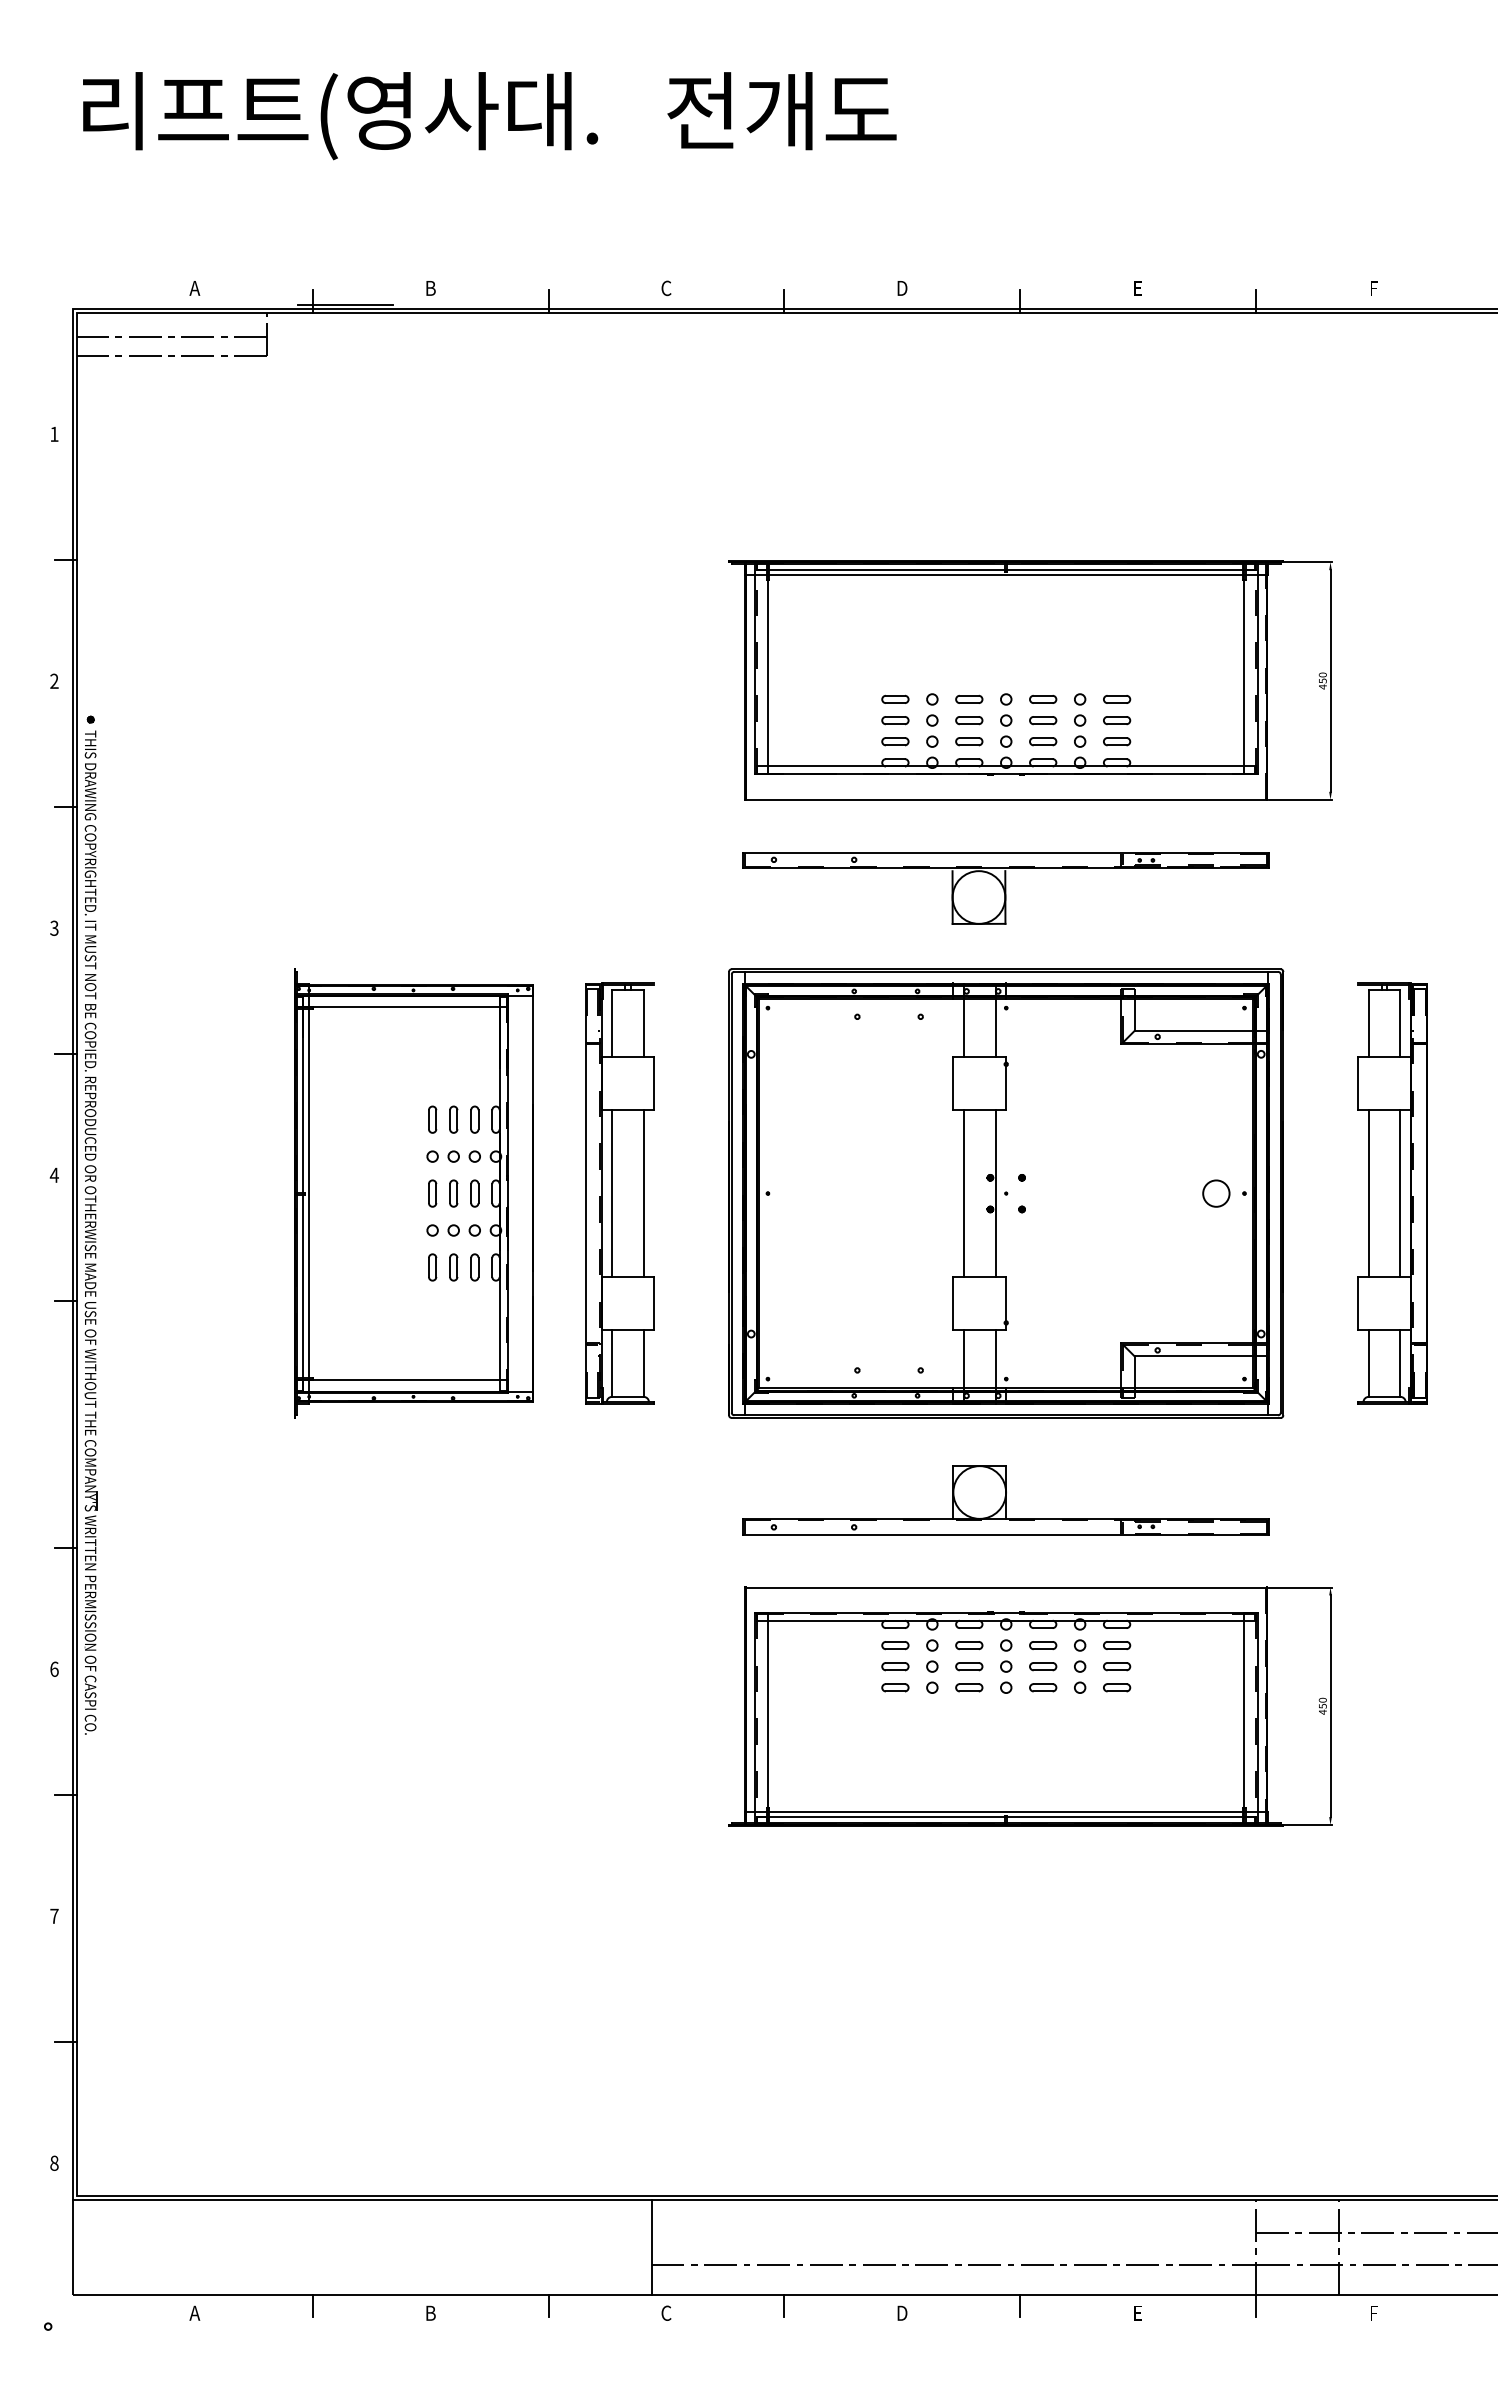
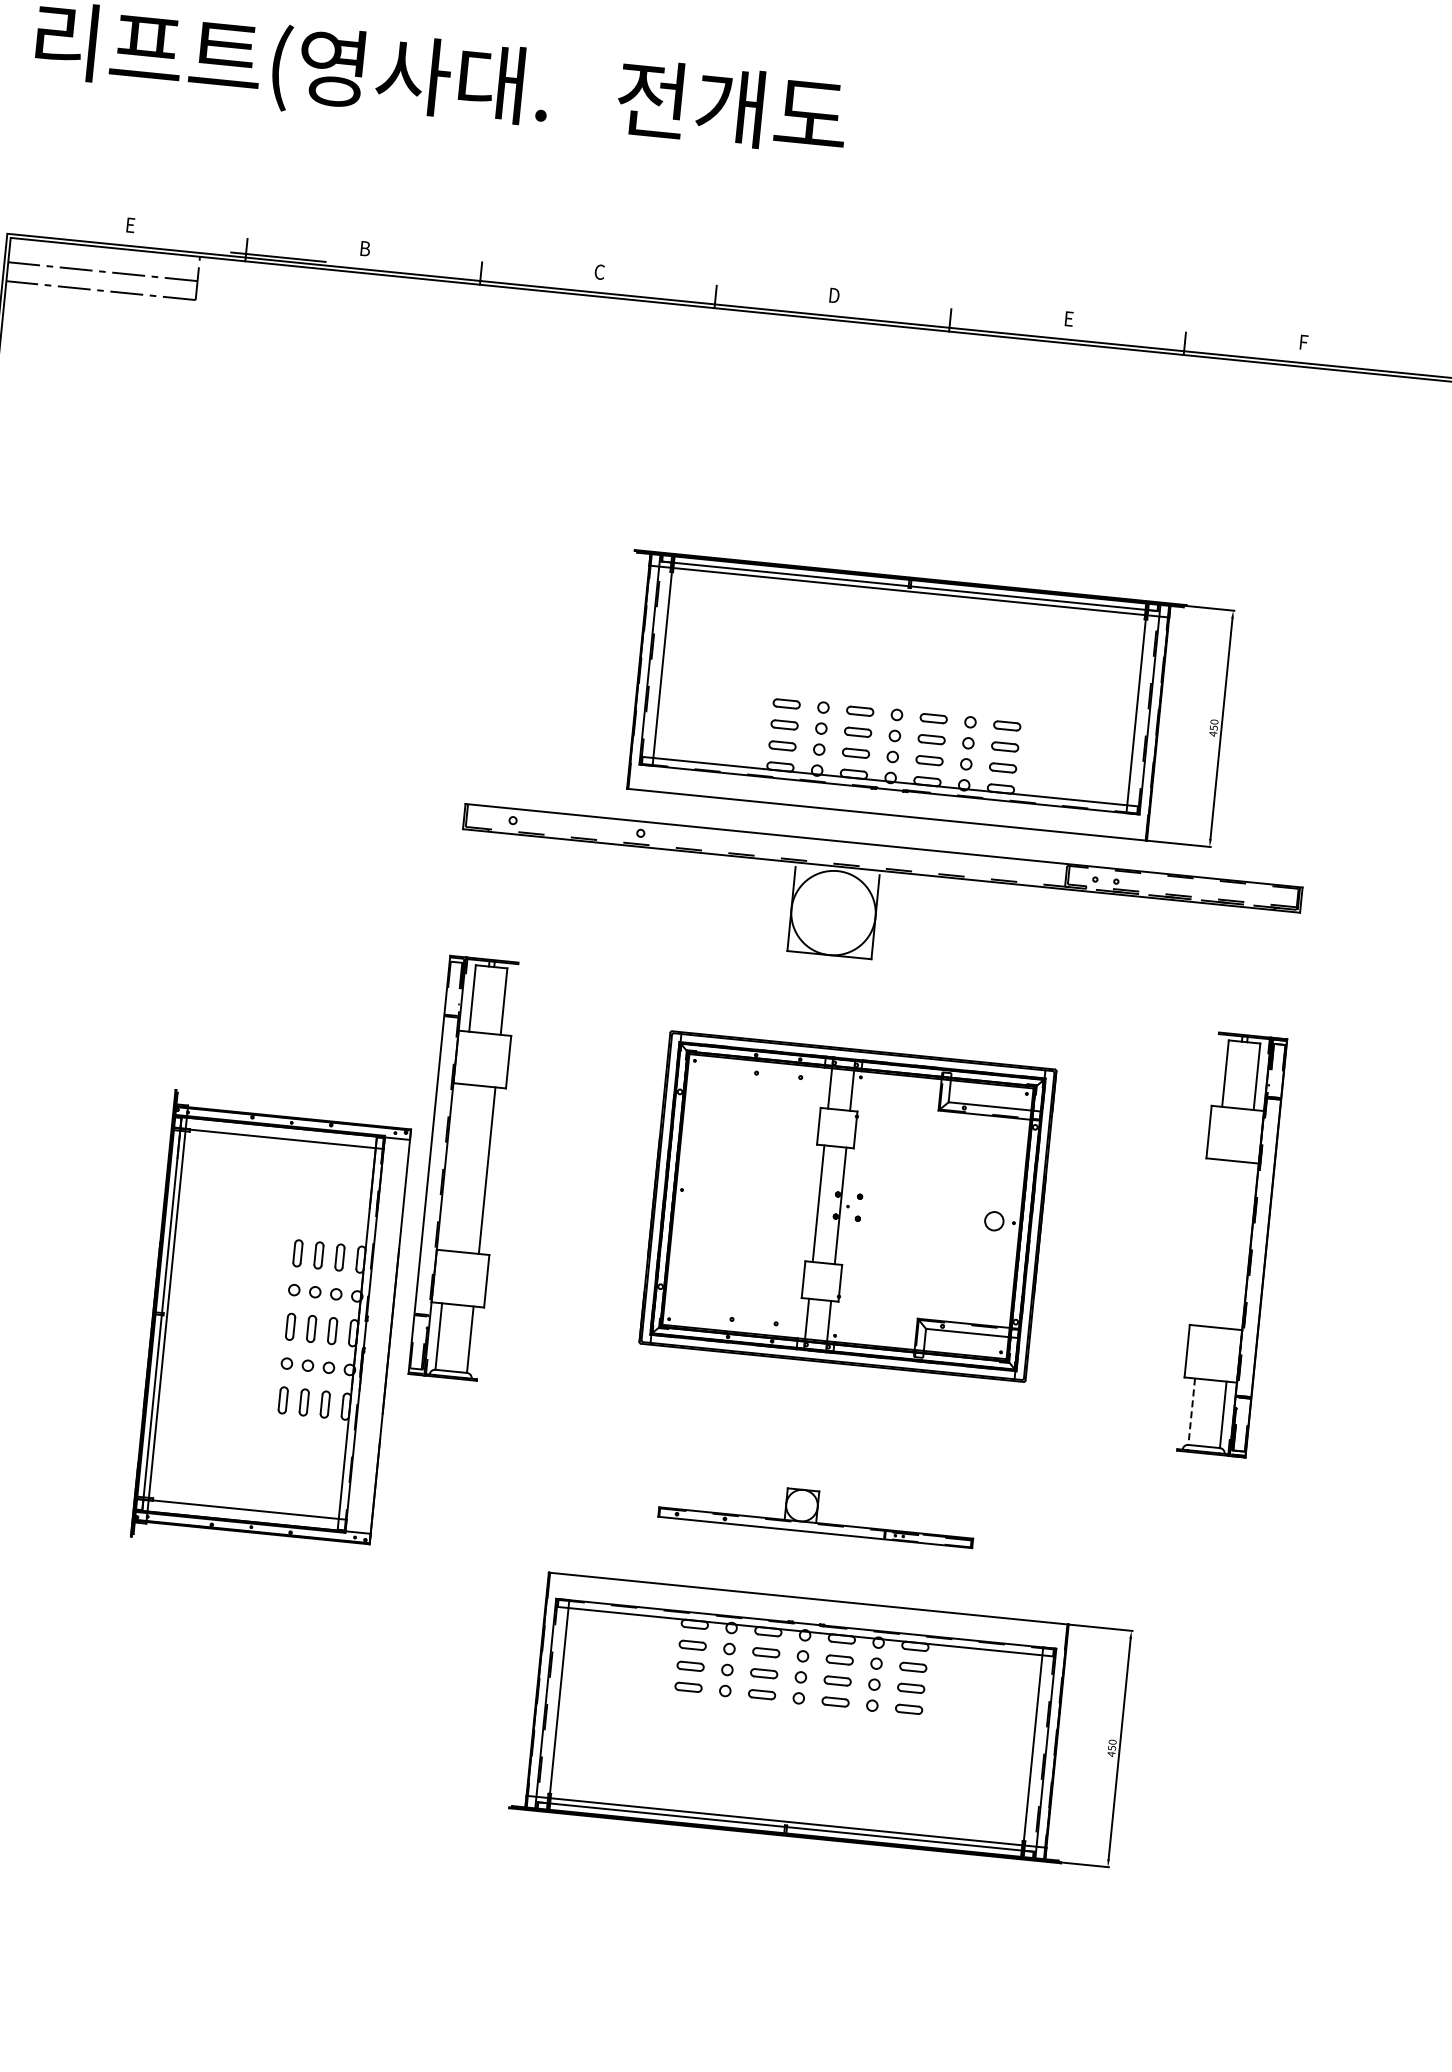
text: (194, 288) -> (130, 225), A -> E
part: (1005, 888) -> (877, 902), size x1.6
part: (413, 1193) -> (271, 1324), moved
line: (612, 1193) -> (456, 1167), removed
part: (1006, 1193) -> (848, 1206), size x0.7
line: (1368, 1193) -> (1208, 1242), removed
line: (1400, 1193) -> (1240, 1245), removed
line: (1368, 1364) -> (1191, 1412), solid -> dashed
part: (1005, 1500) -> (816, 1511), size x0.6

